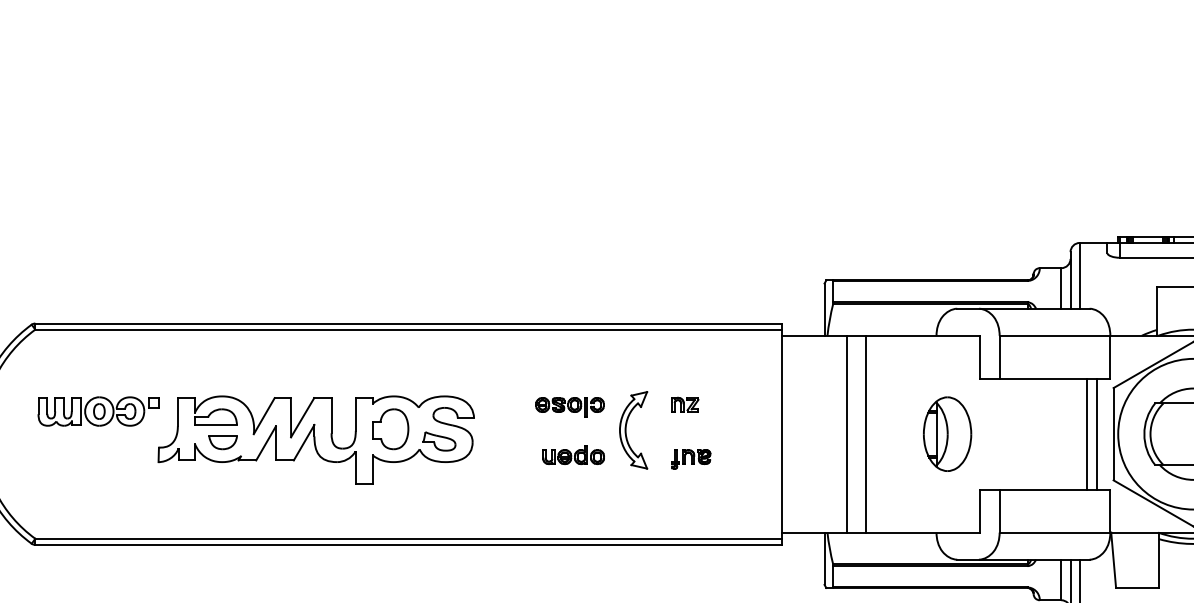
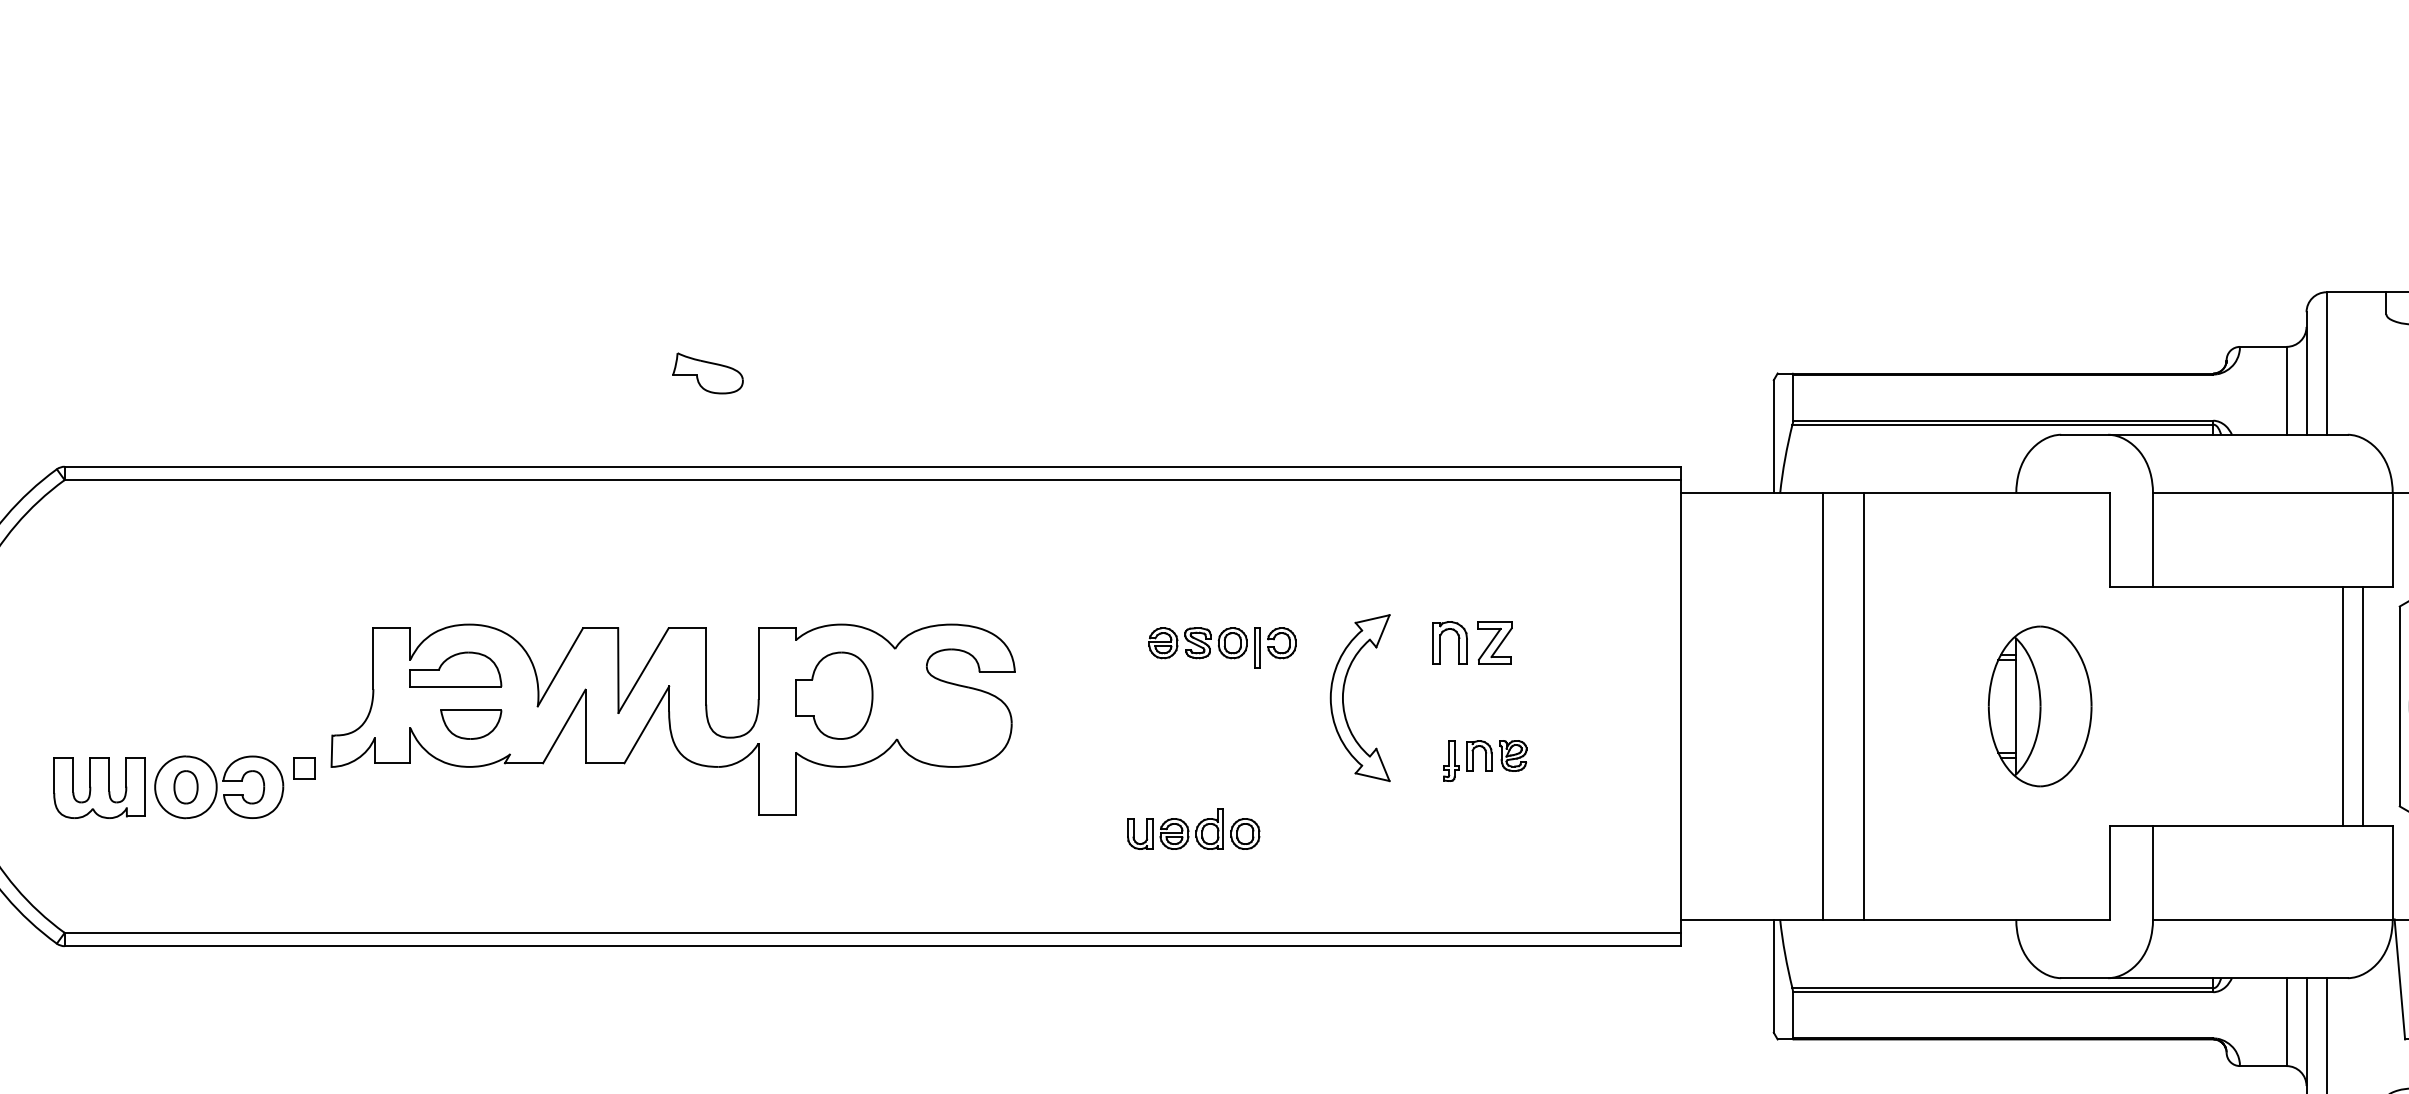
part: (685, 404) -> (1472, 642), size x1.4
part: (98, 411) -> (184, 787), moved
part: (439, 441) -> (708, 373), moved
part: (573, 454) -> (1193, 828), moved

